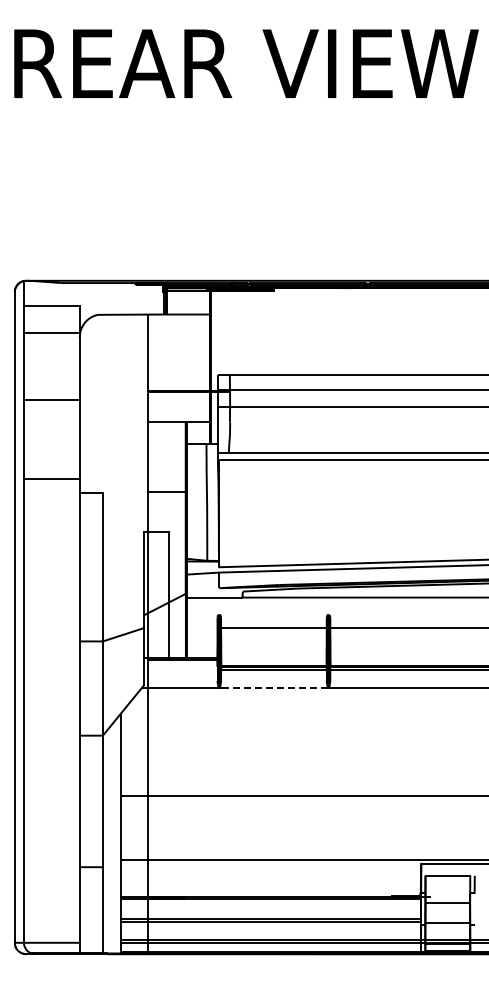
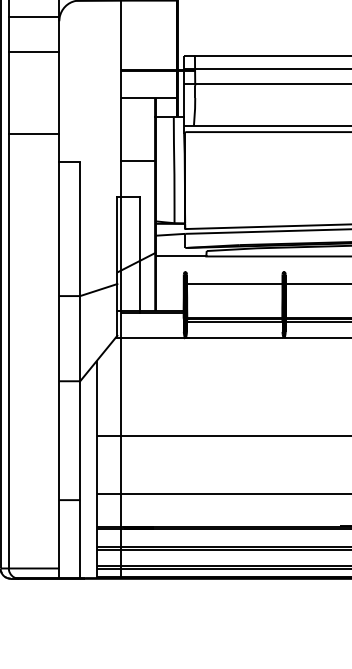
line: (51, 399) -> (33, 52), moved
line: (51, 478) -> (33, 133), moved
line: (273, 688) -> (234, 338), dashed -> solid

